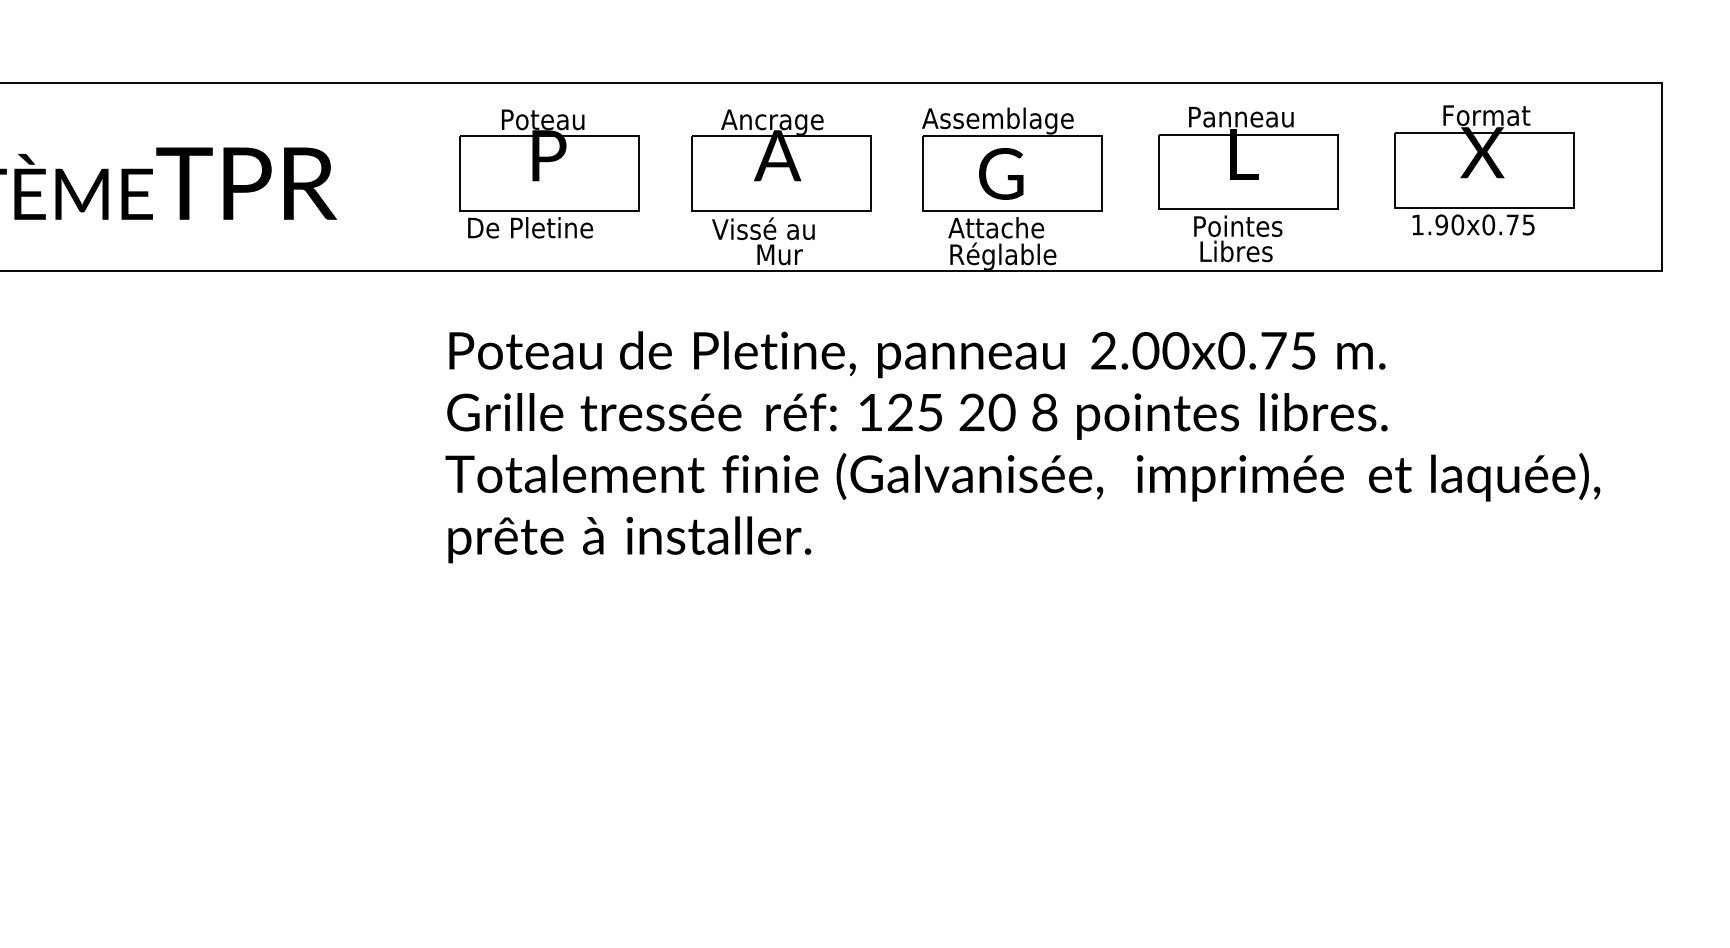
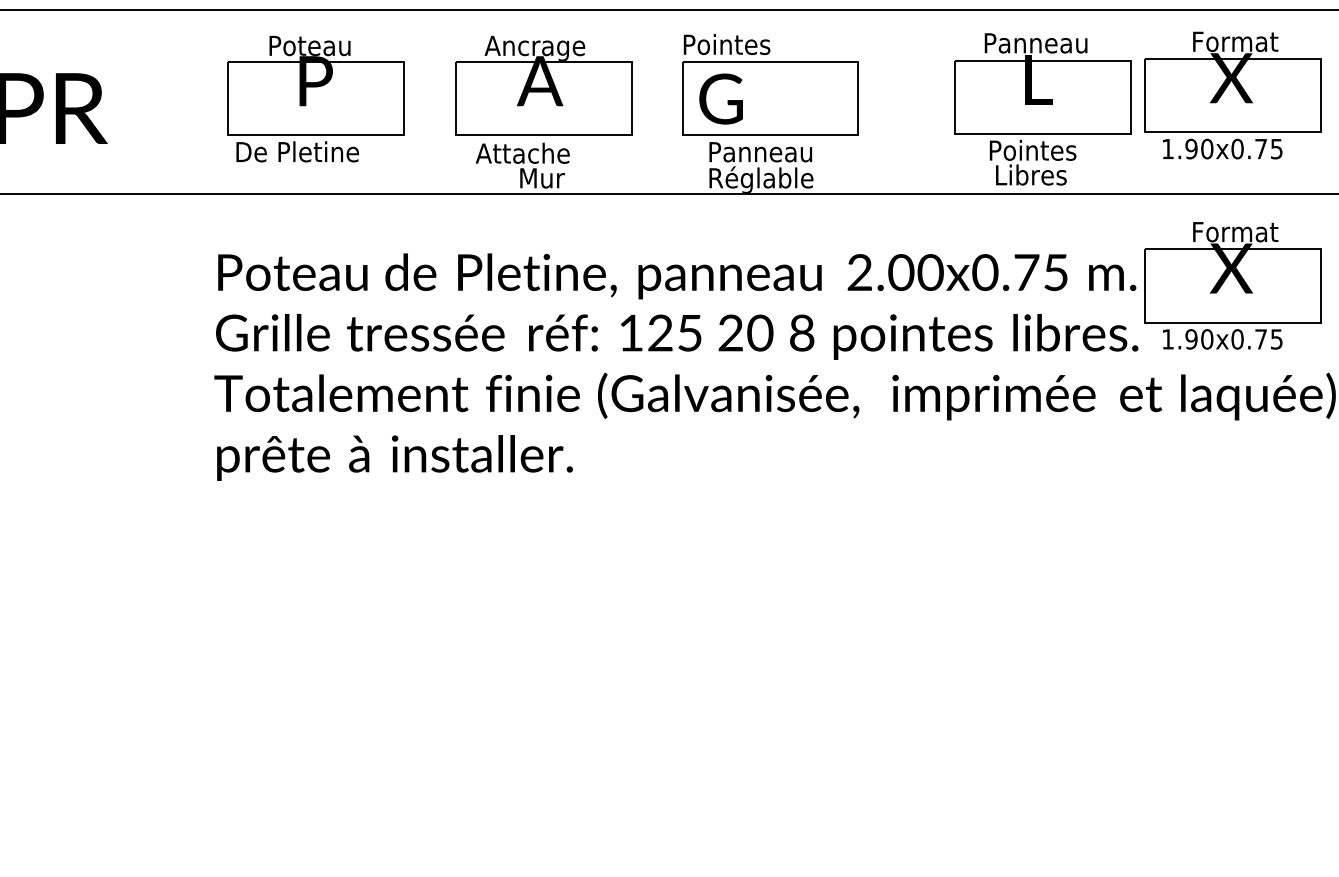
text: (997, 120) -> (755, 46), Assemblage -> Pointes
text: (1001, 173) -> (721, 98), moved
part: (1248, 184) -> (1043, 109), moved
text: (1001, 227) -> (759, 151), Attache -> Panneau
text: (763, 228) -> (526, 152), Vissé au -> Attache
part: (1484, 364) -> (1233, 285), added

